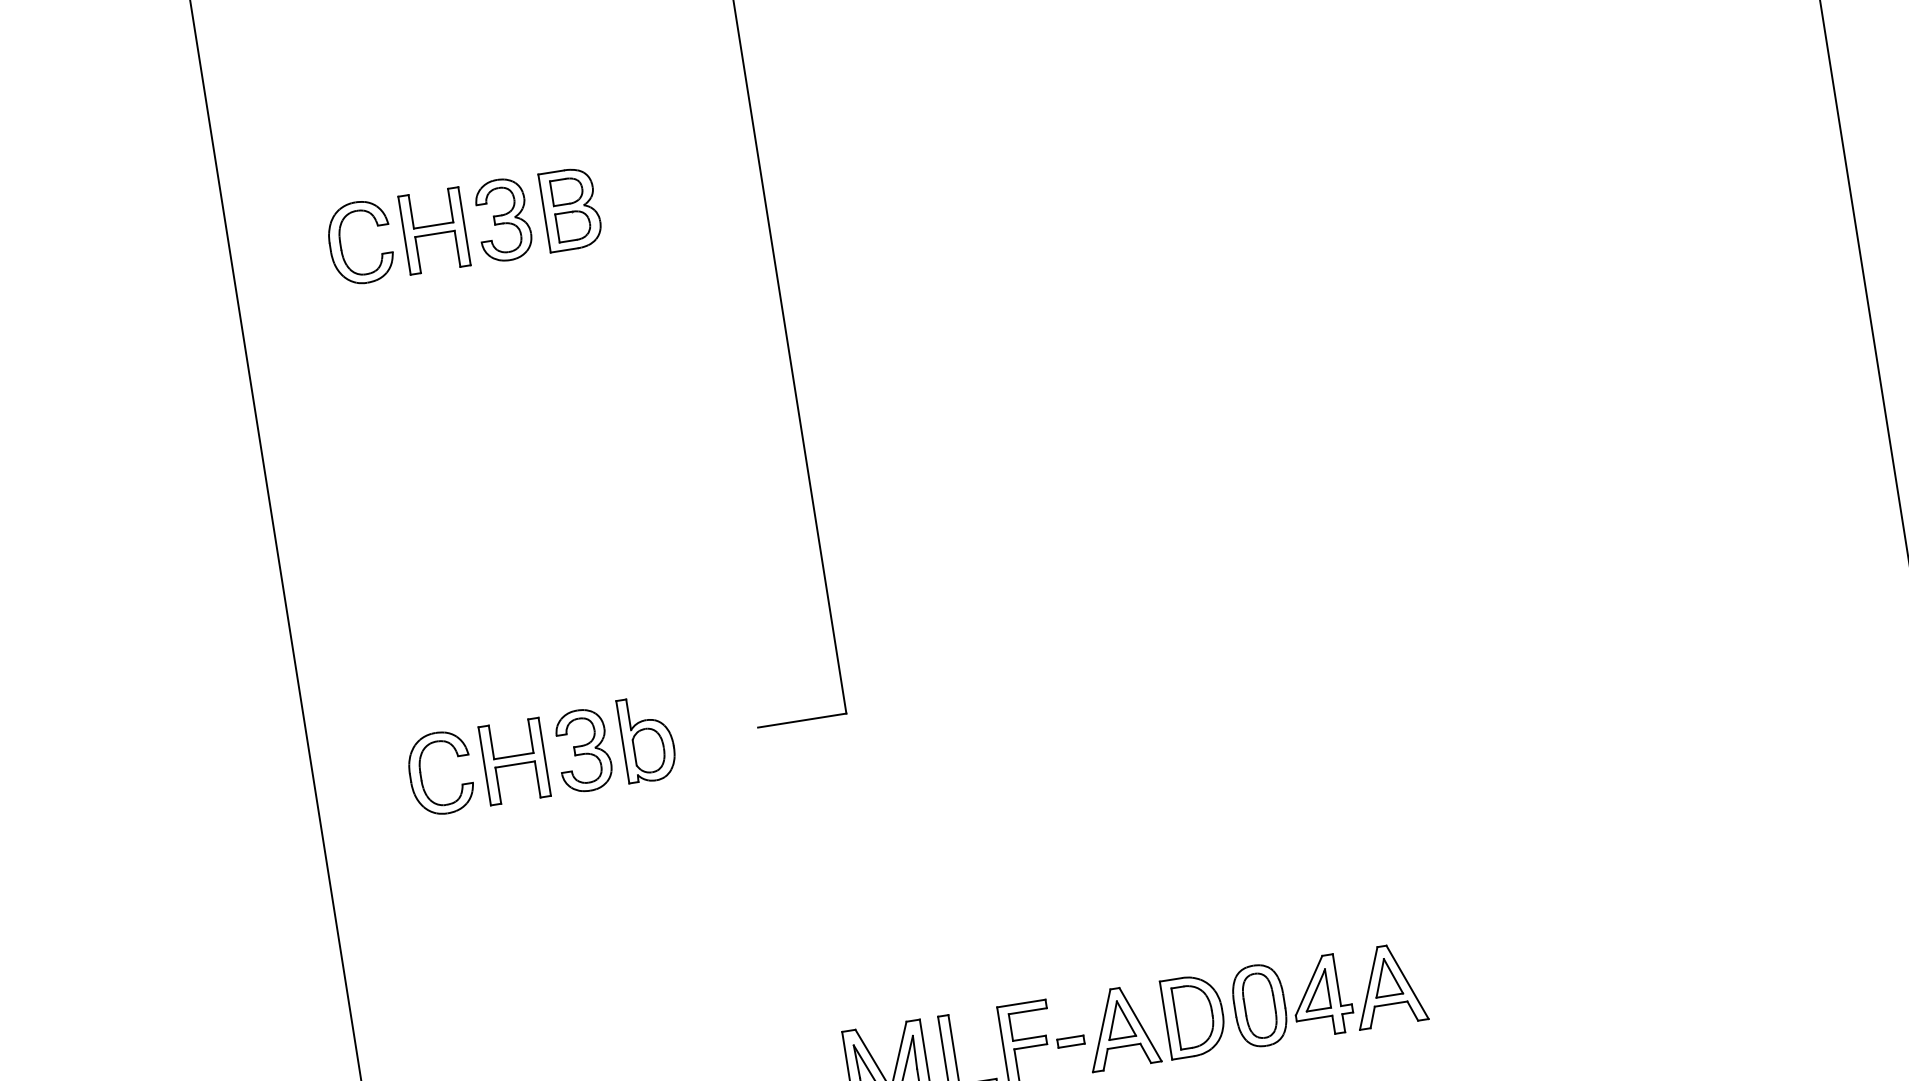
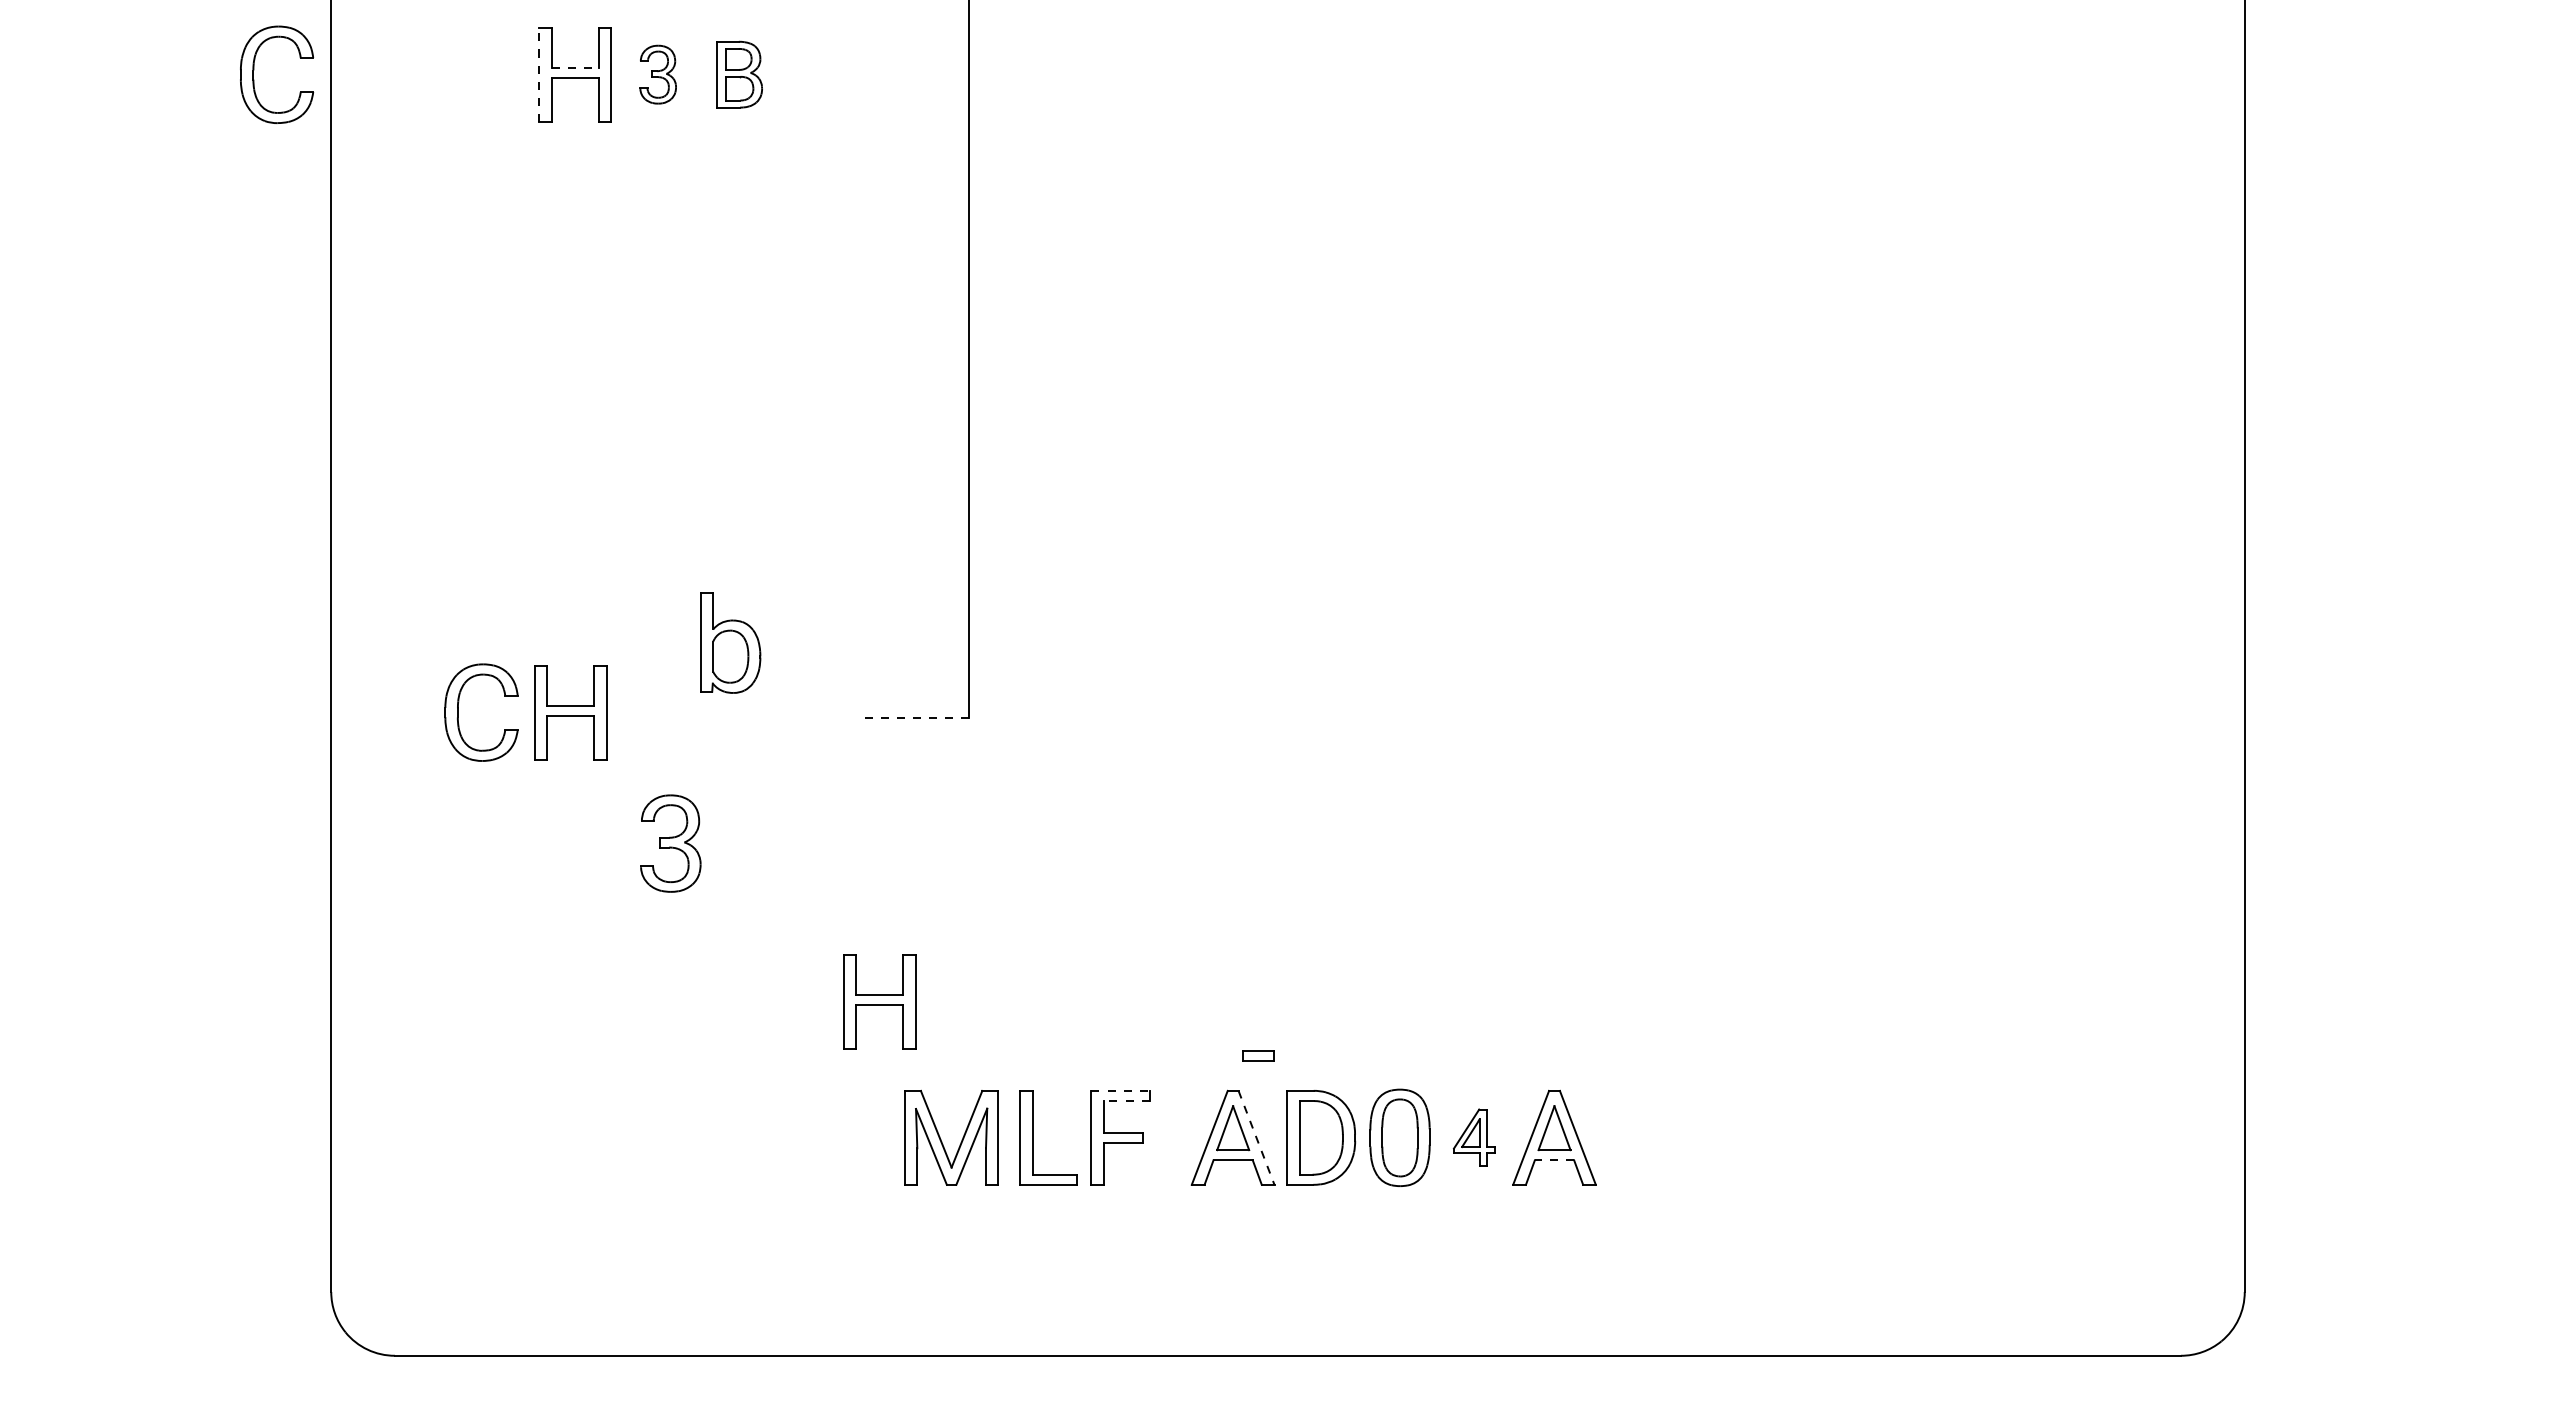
part: (570, 209) -> (739, 74), size x0.7
part: (502, 219) -> (657, 74), size x0.6
line: (433, 225) -> (575, 68), solid -> dashed
line: (404, 235) -> (539, 74), solid -> dashed
part: (341, 242) -> (254, 70), moved
line: (801, 720) -> (915, 717), solid -> dashed
part: (647, 738) -> (730, 642), moved
part: (583, 750) -> (670, 843), moved
part: (809, 960) -> (879, 1001), added
part: (1320, 995) -> (1473, 1137), size x0.6
line: (1022, 1003) -> (1121, 1090), solid -> dashed
line: (1391, 1004) -> (1554, 1160), solid -> dashed
line: (1027, 1011) -> (1126, 1101), solid -> dashed
line: (1140, 1025) -> (1256, 1138), solid -> dashed
part: (1070, 1041) -> (1258, 1055), moved

